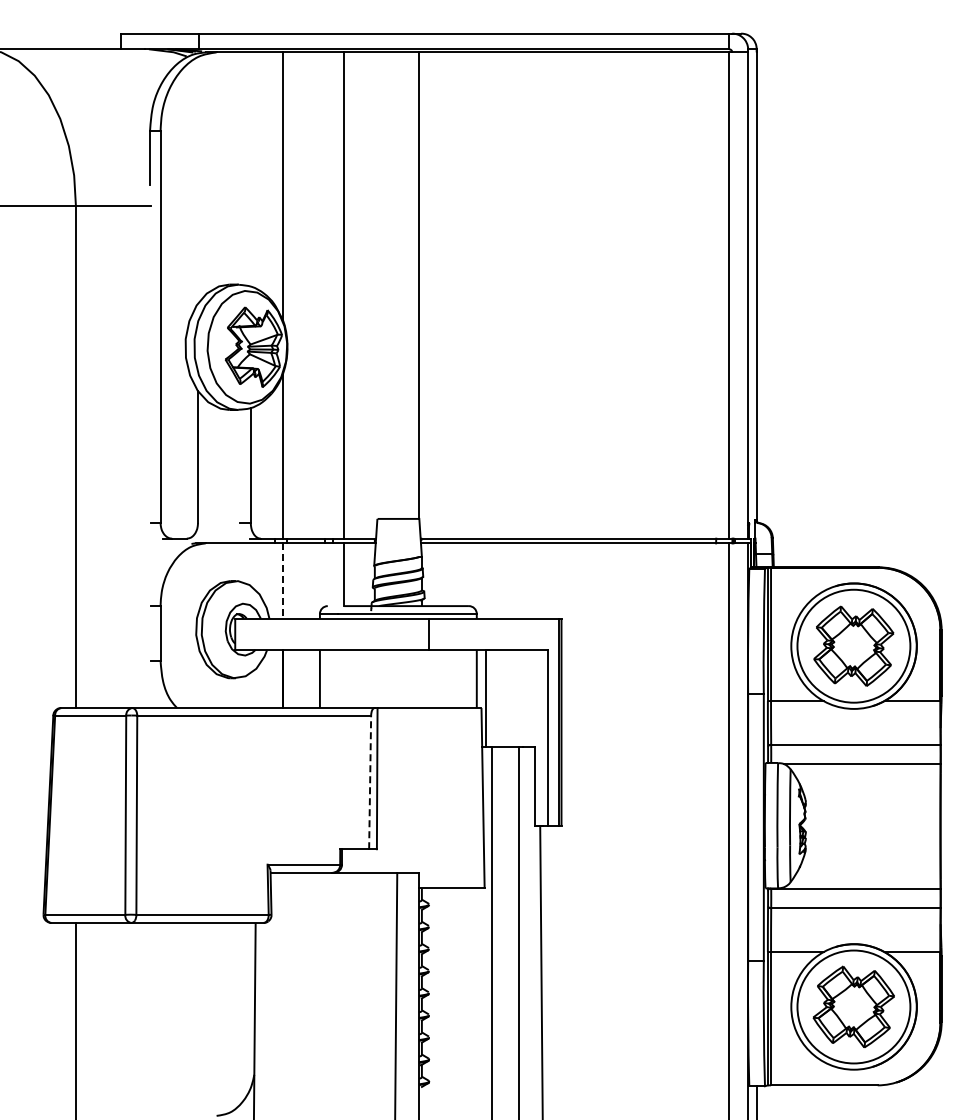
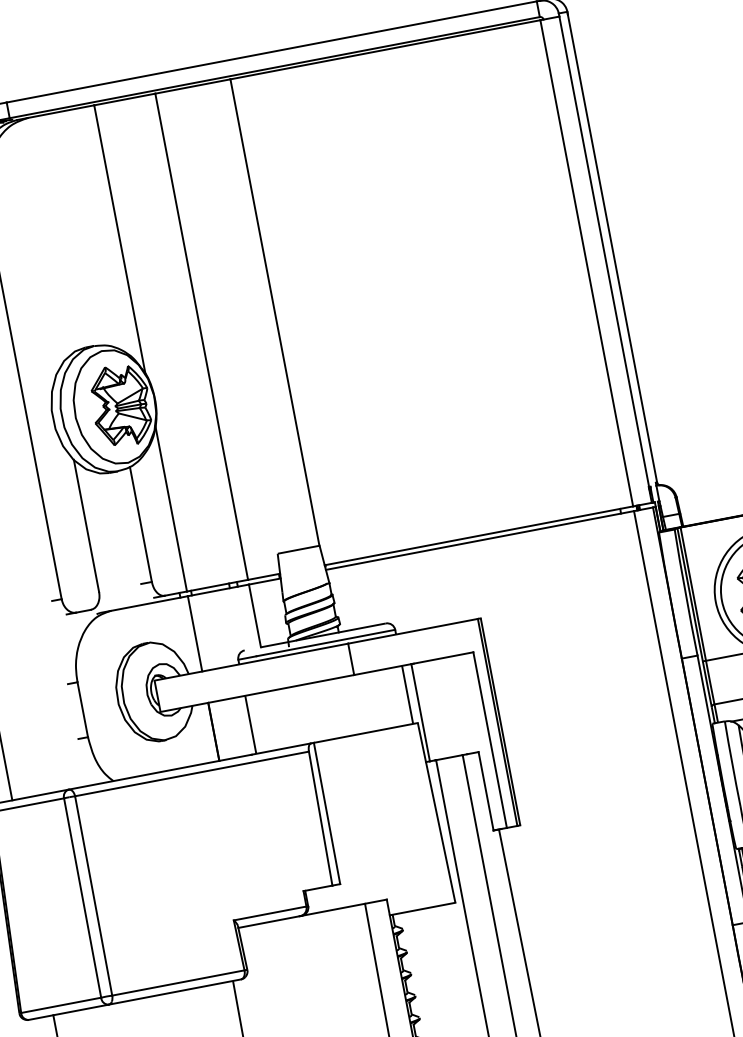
line: (282, 581) -> (194, 634), dashed -> solid
line: (370, 782) -> (321, 818), dashed -> solid

